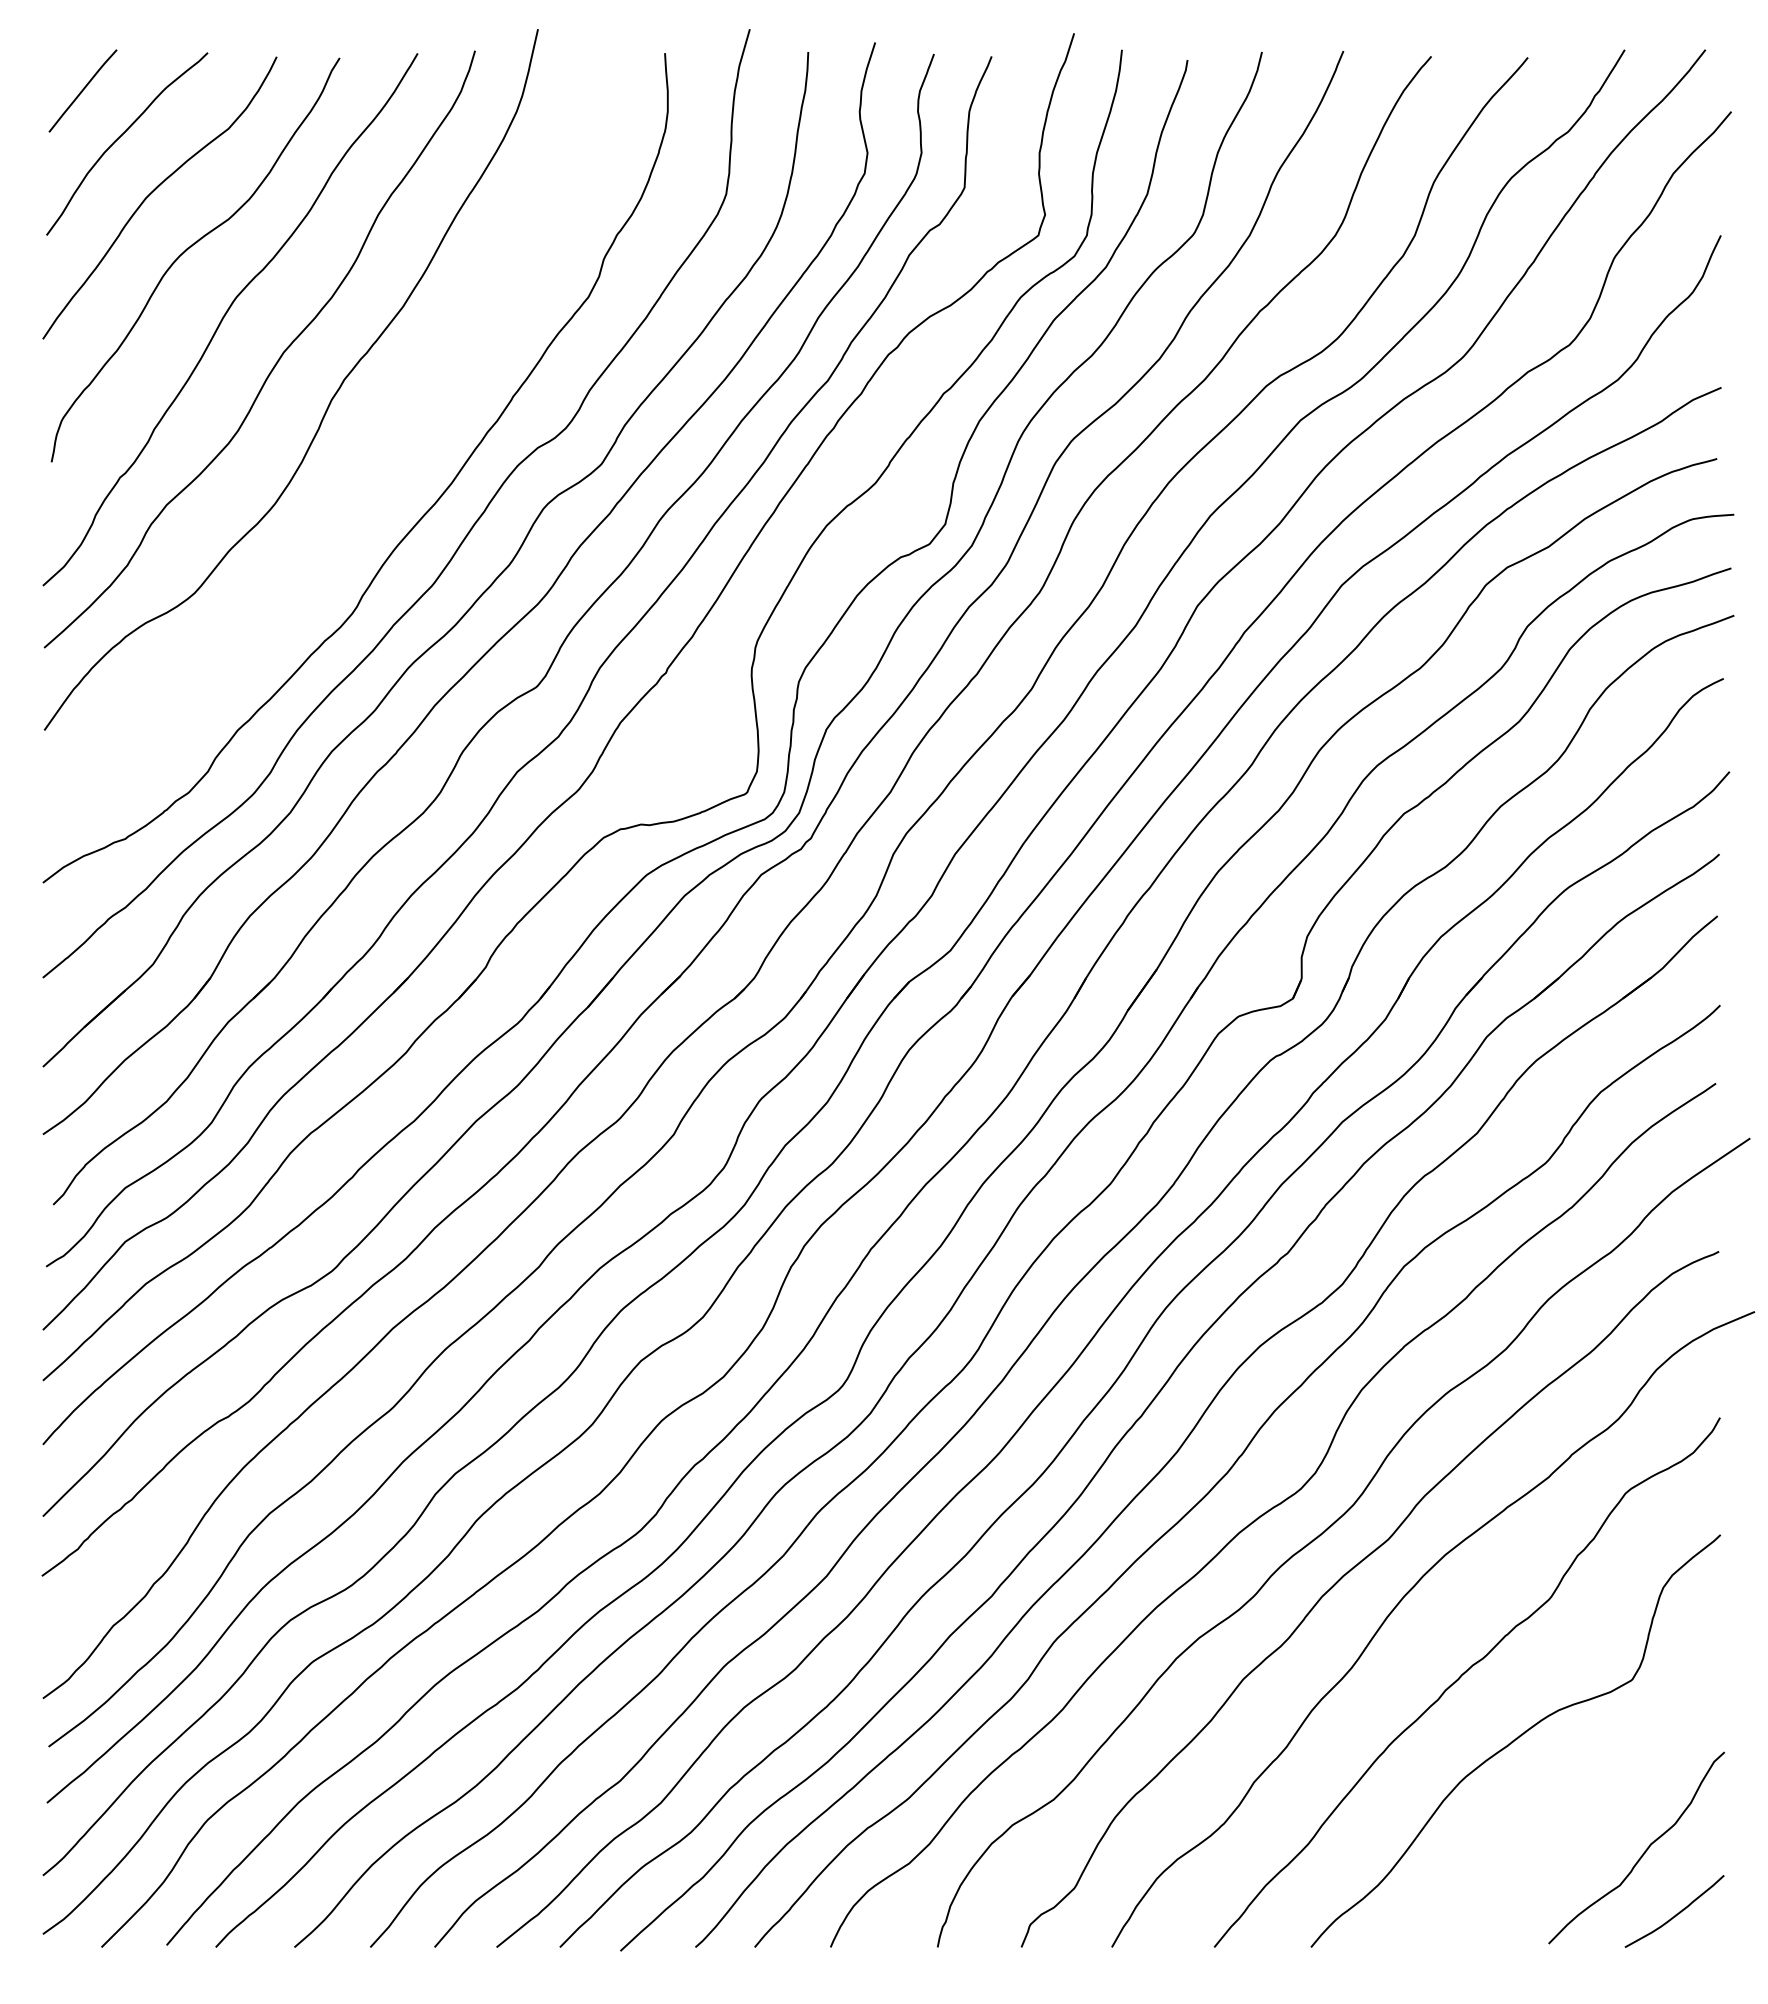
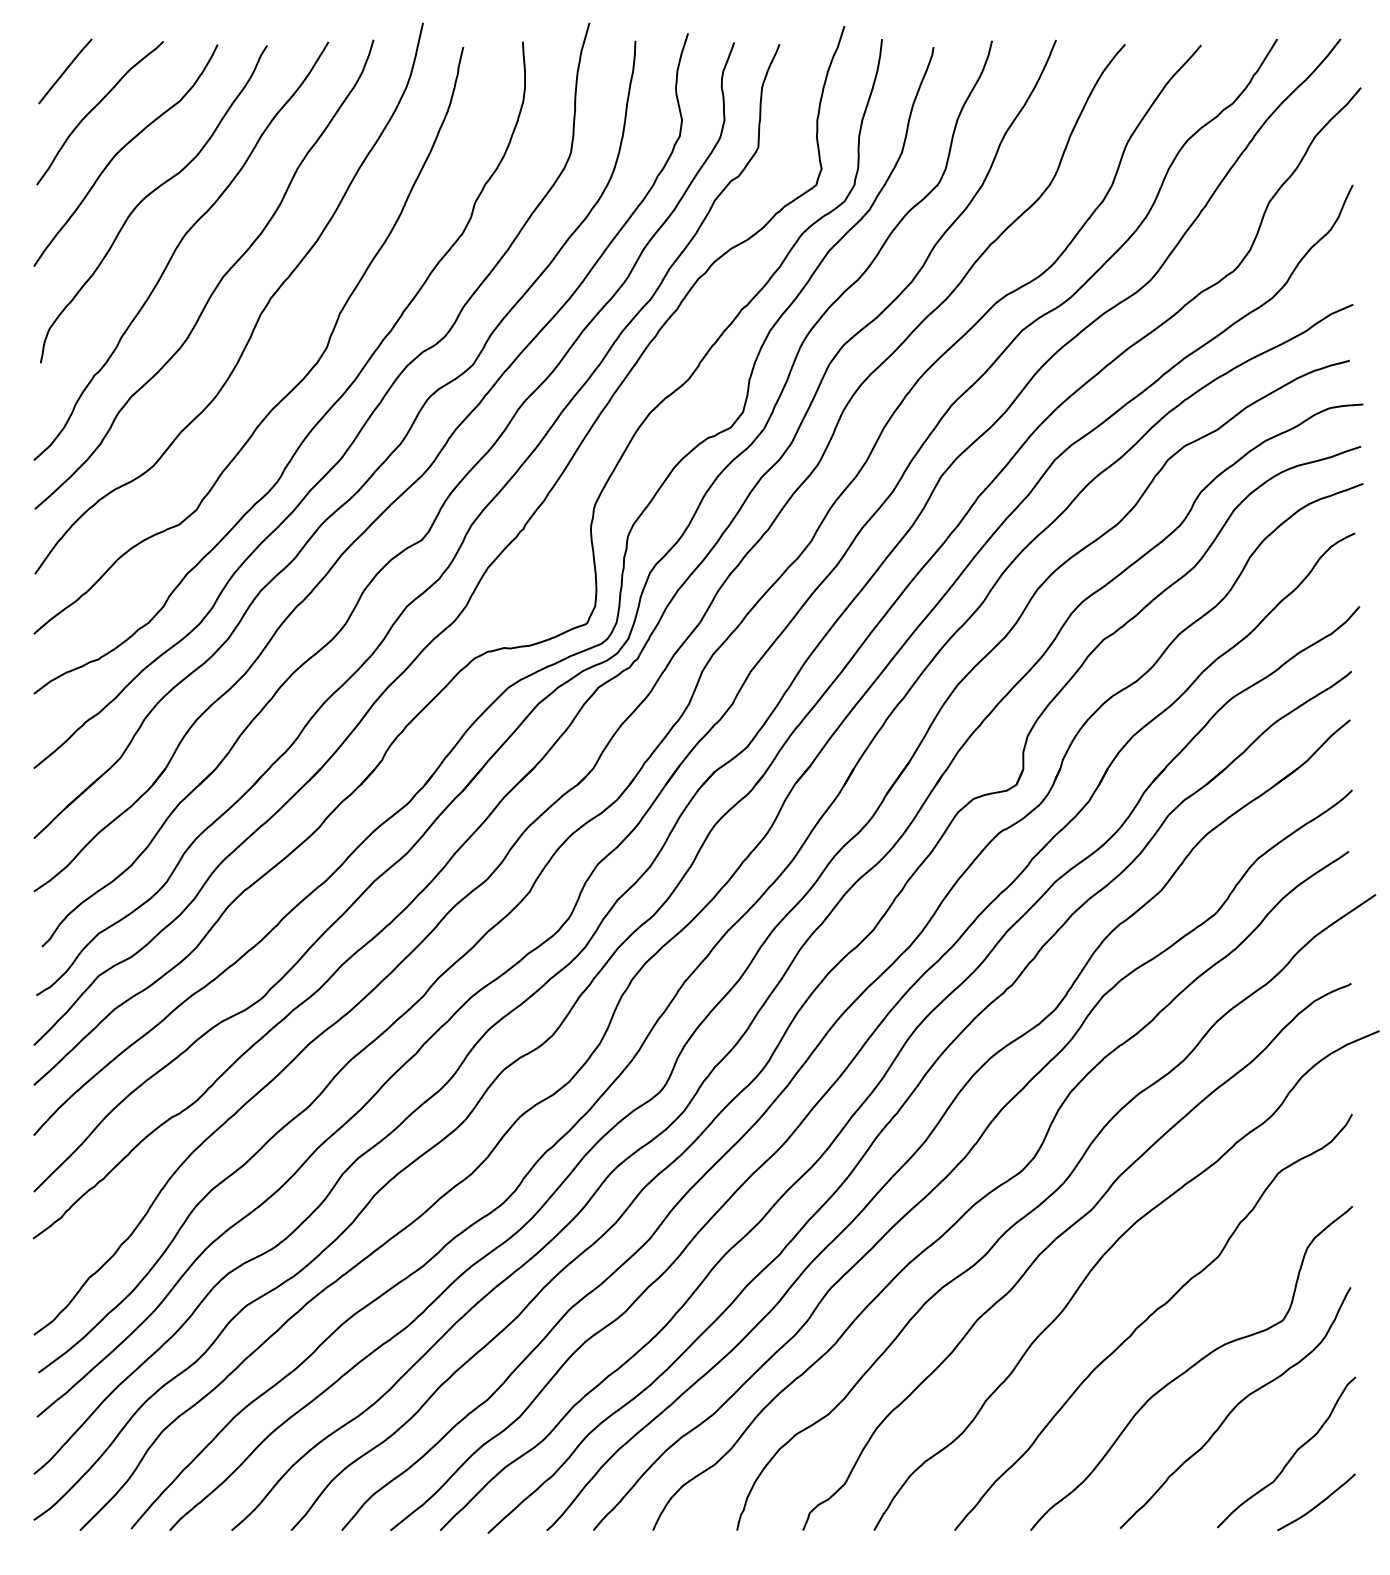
curve: (375, 491) -> (295, 386), added
curve: (1571, 1791) -> (1235, 1408), added

